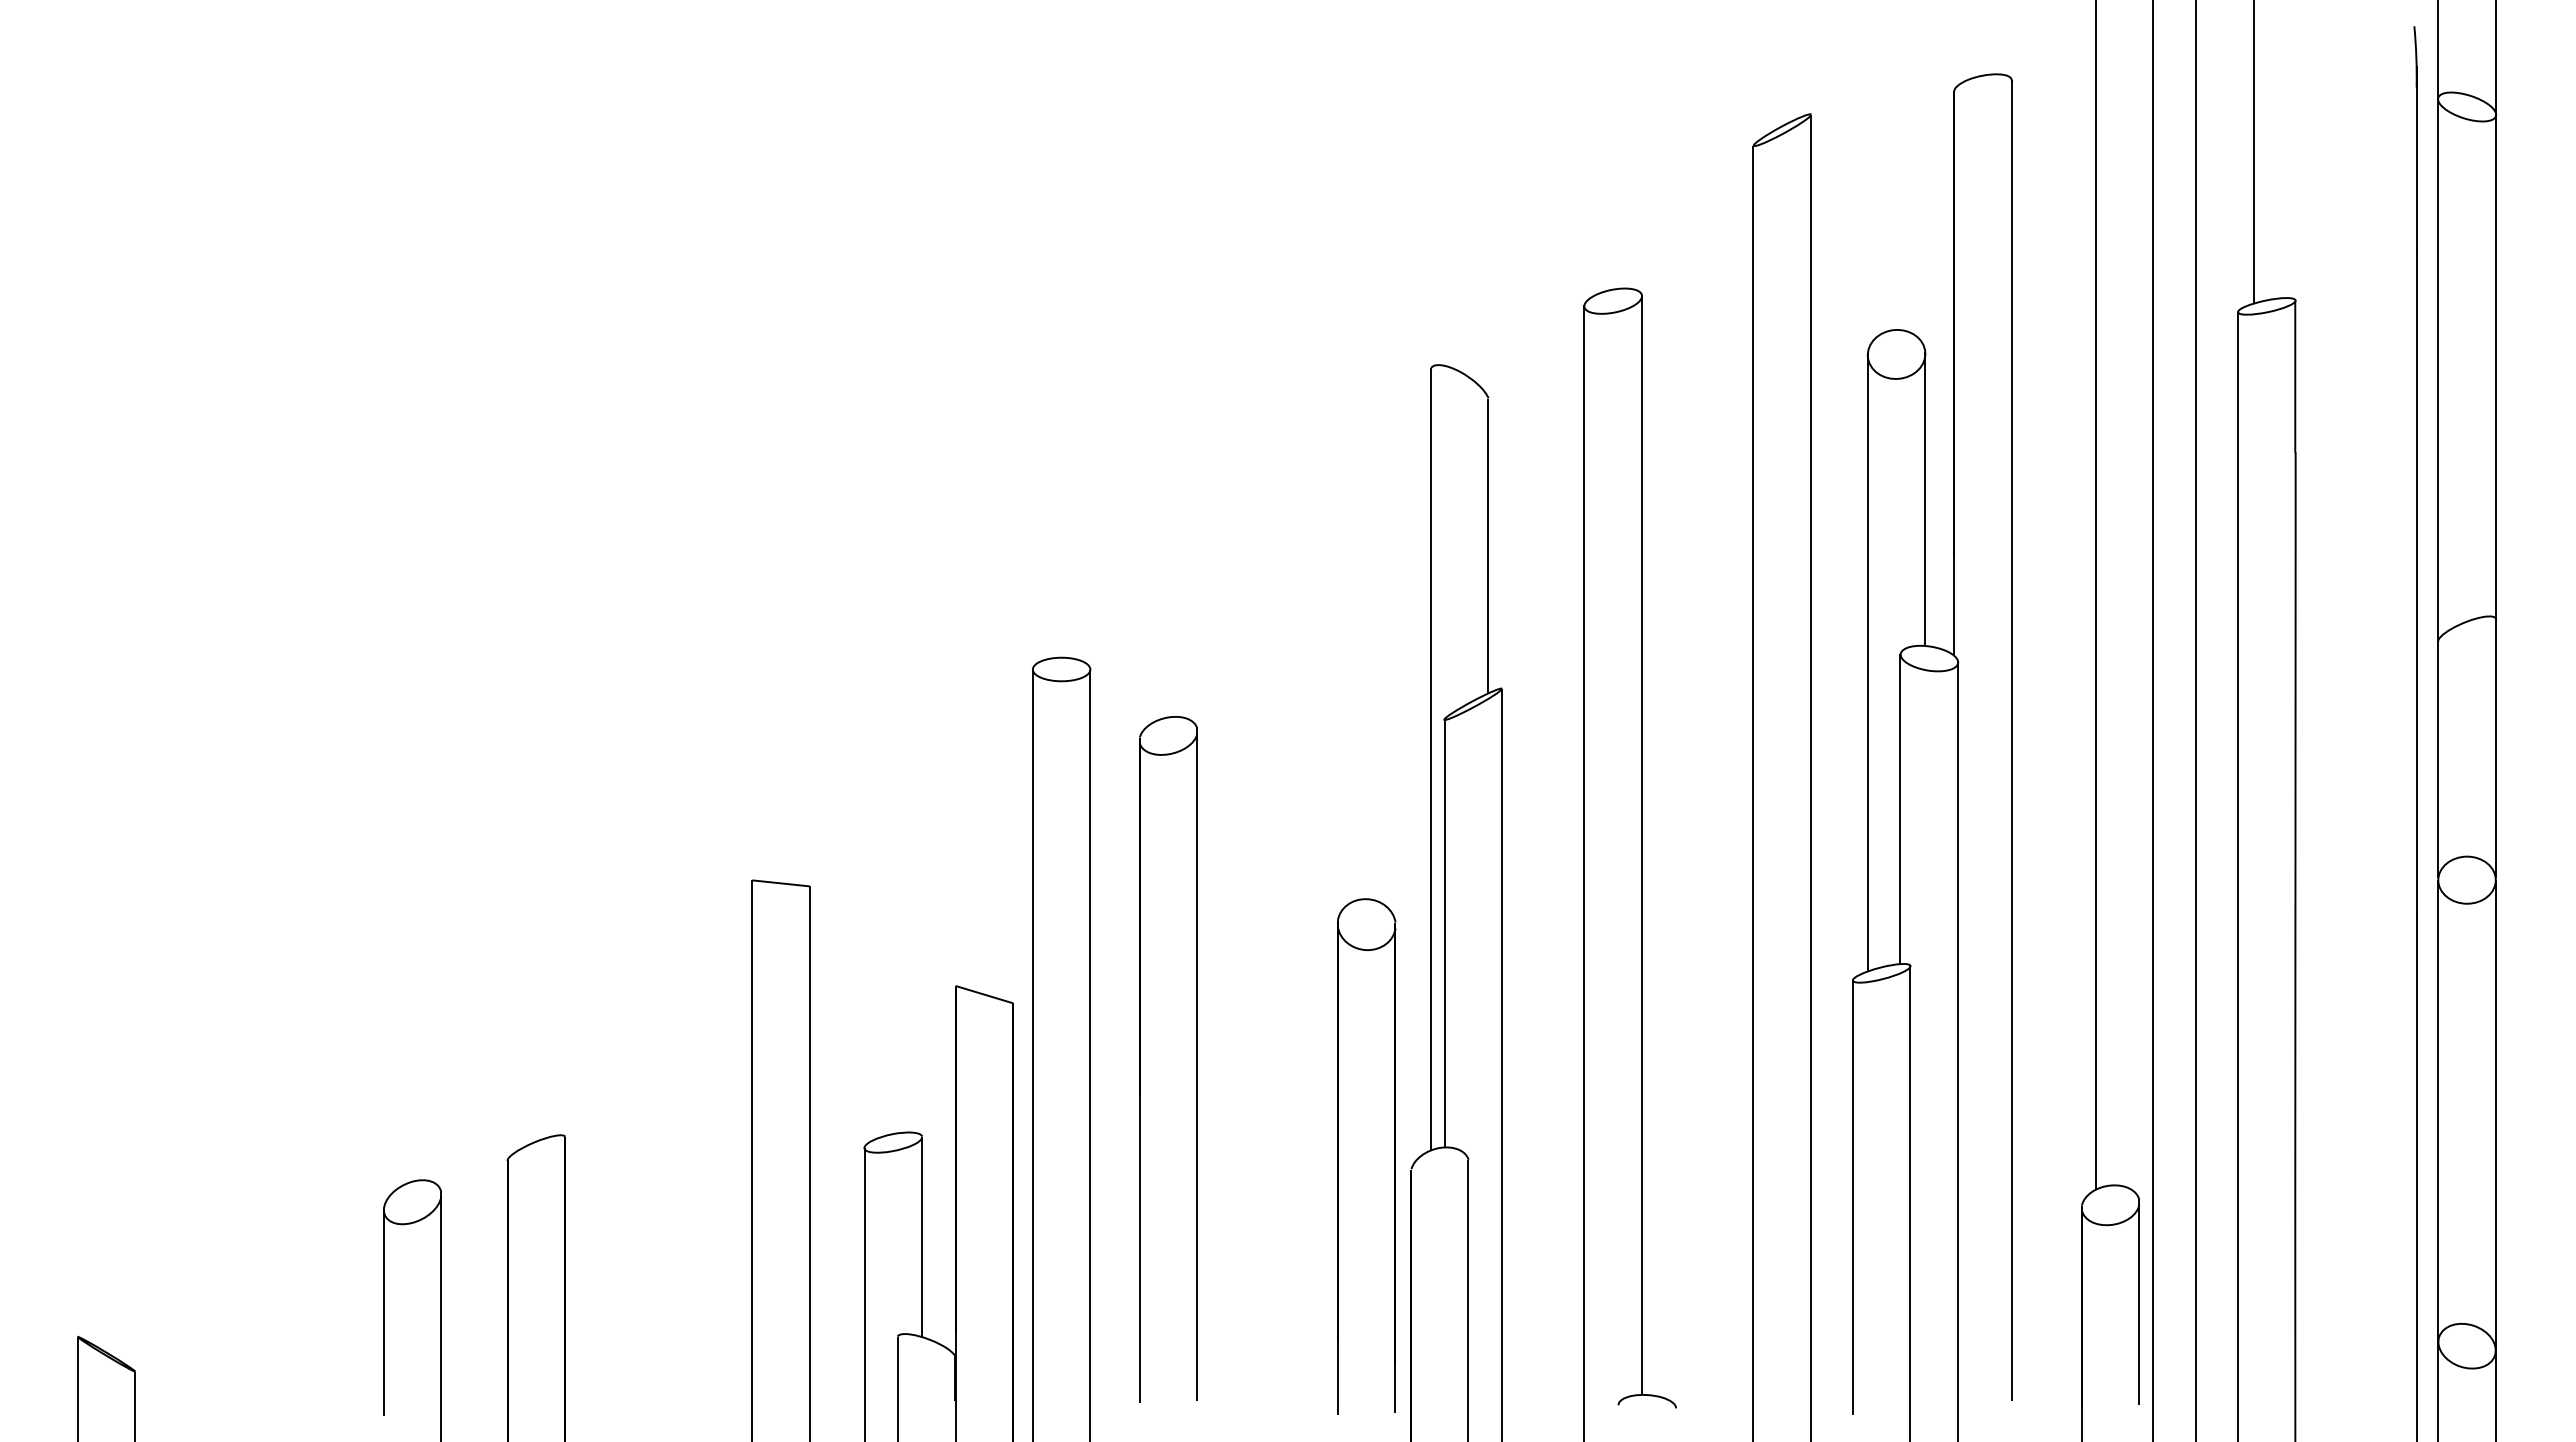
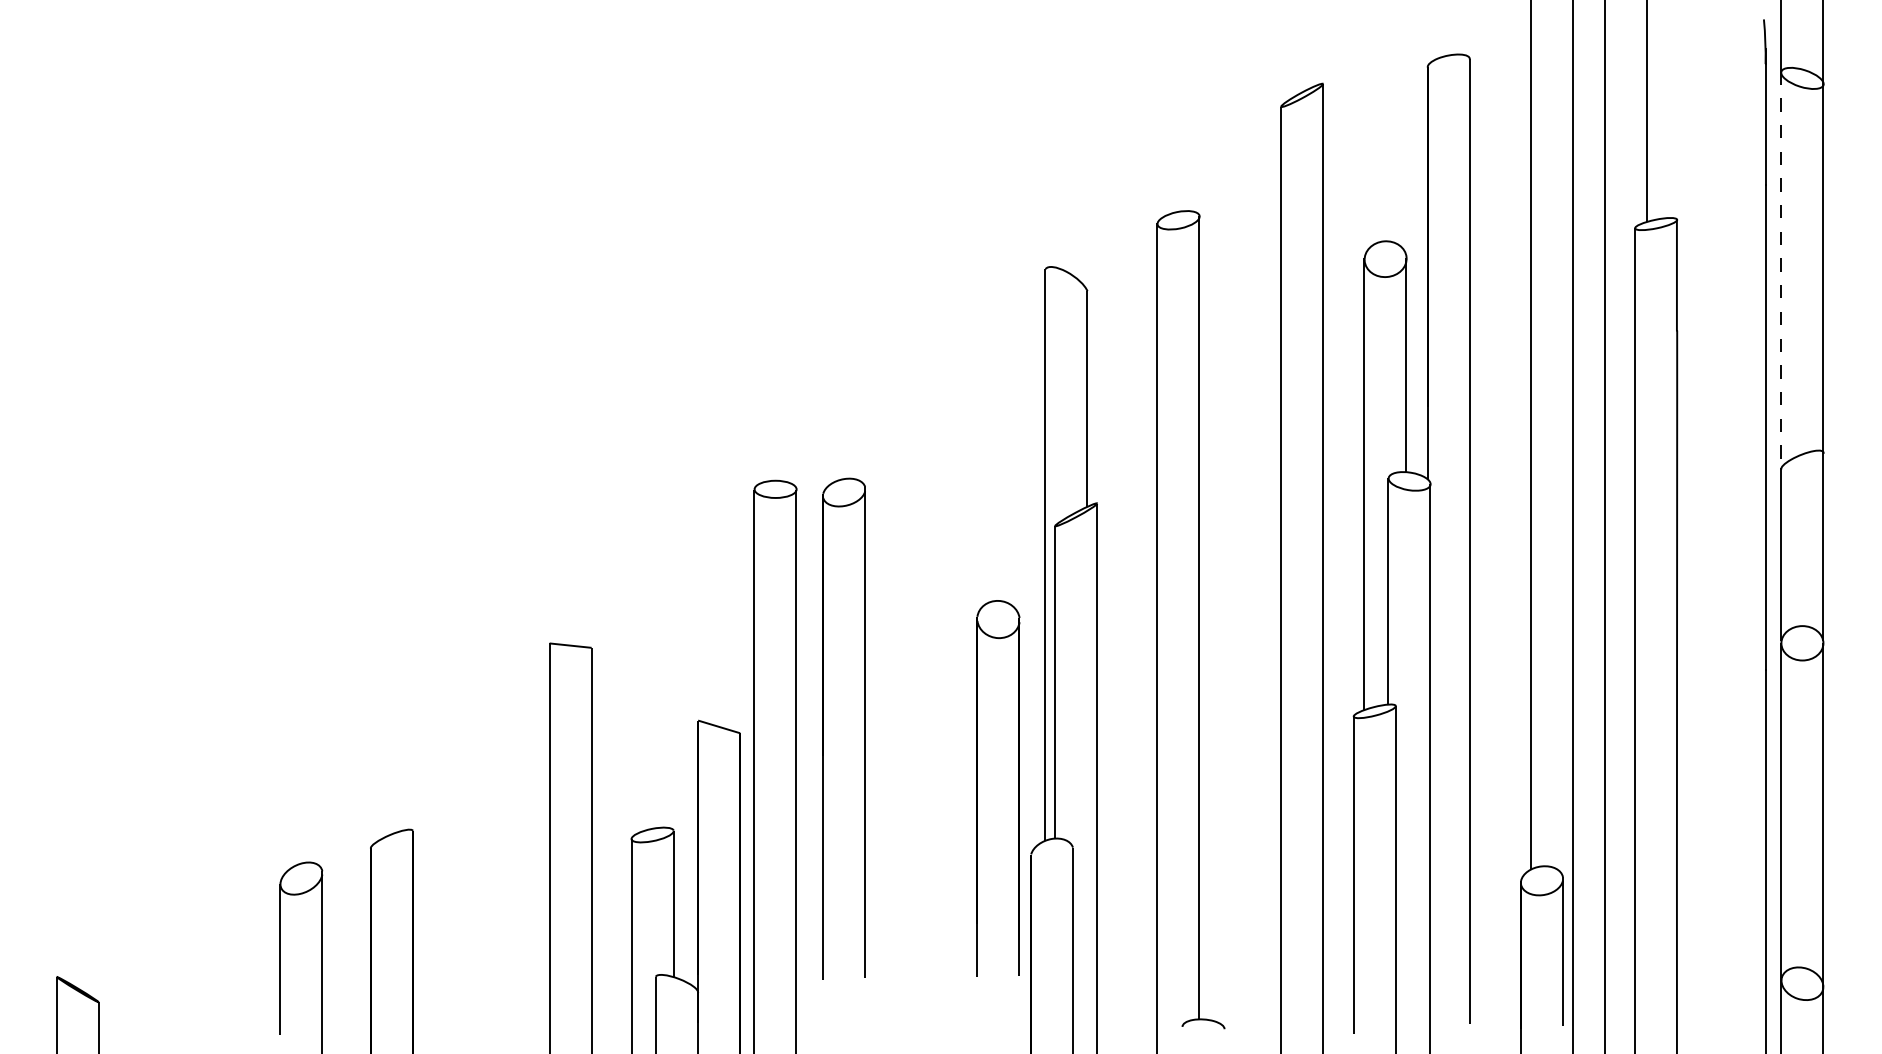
line: (2438, 369) -> (1781, 270), solid -> dashed
part: (1140, 1058) -> (823, 728), moved
part: (1338, 1156) -> (977, 788), moved

